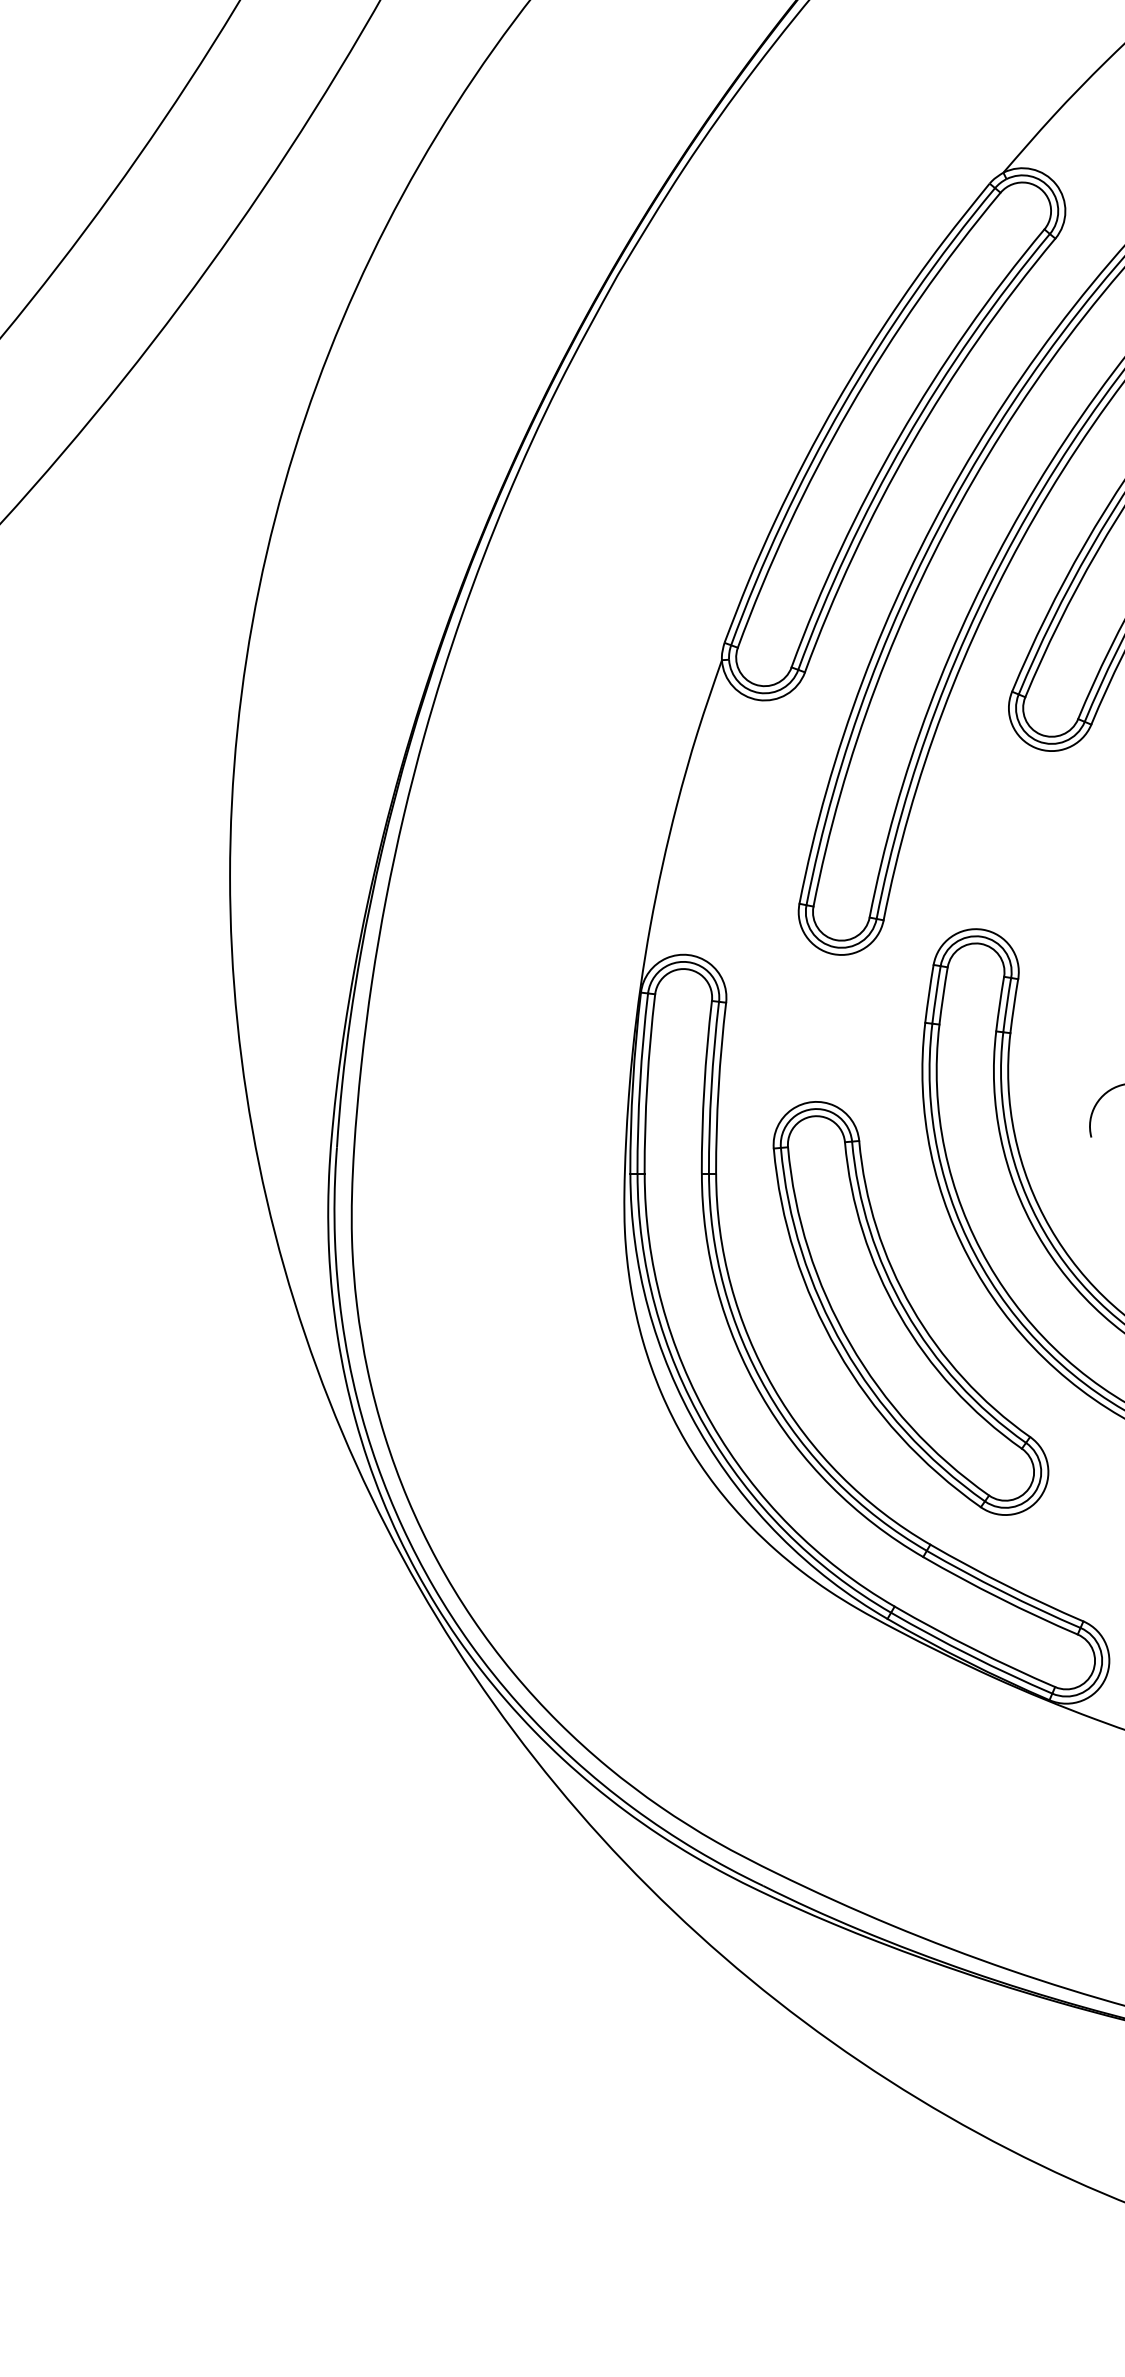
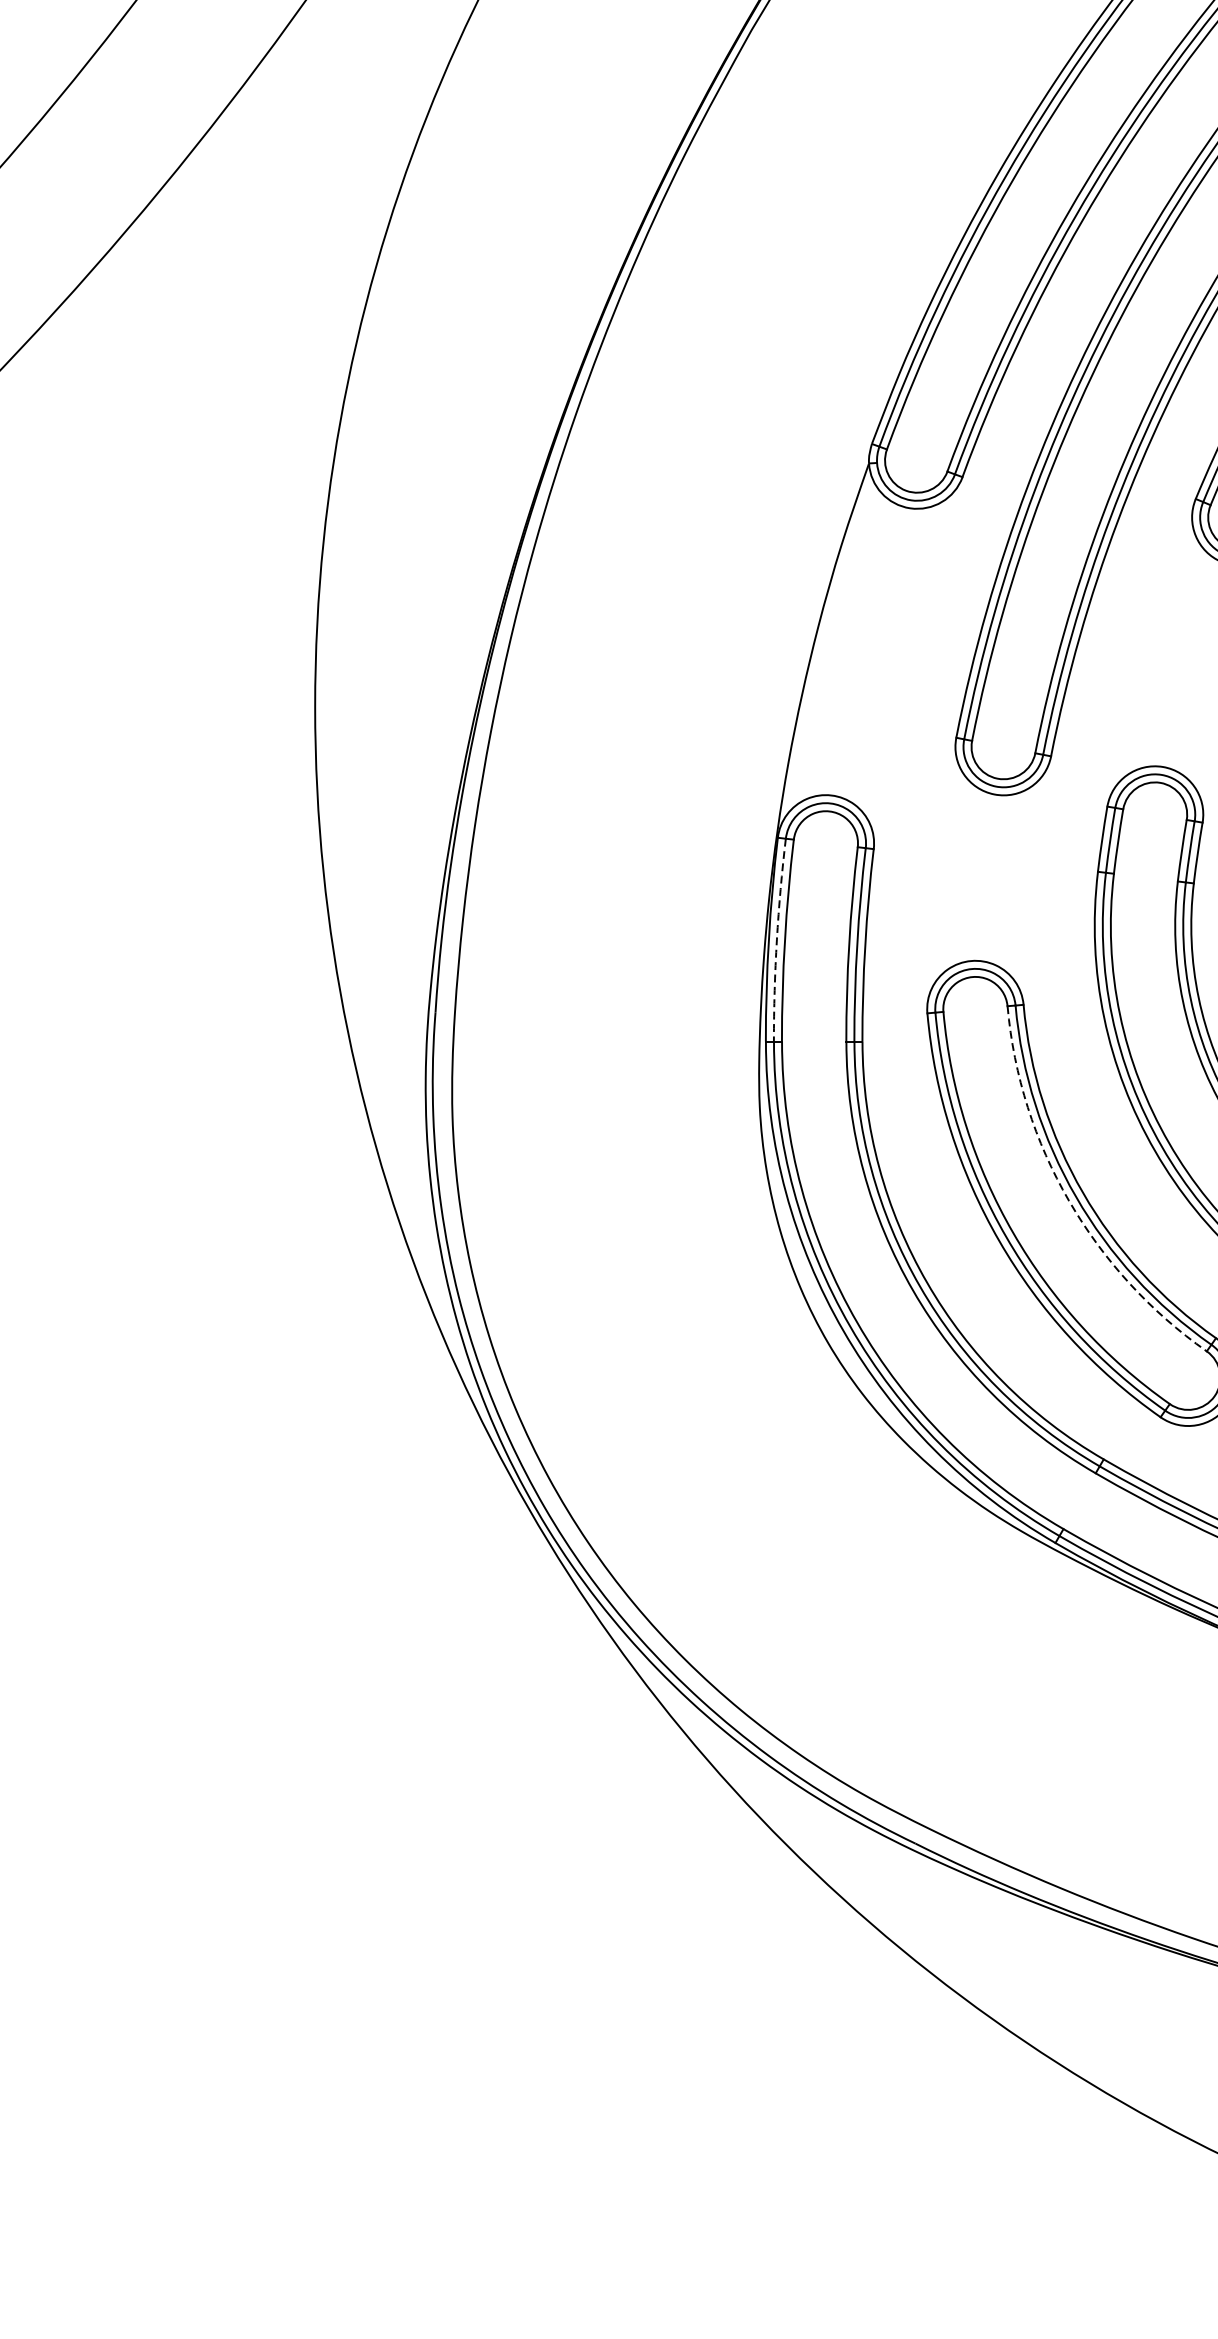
arc: (640, 1083) -> (777, 940), solid -> dashed
arc: (899, 1315) -> (1068, 1201), solid -> dashed

